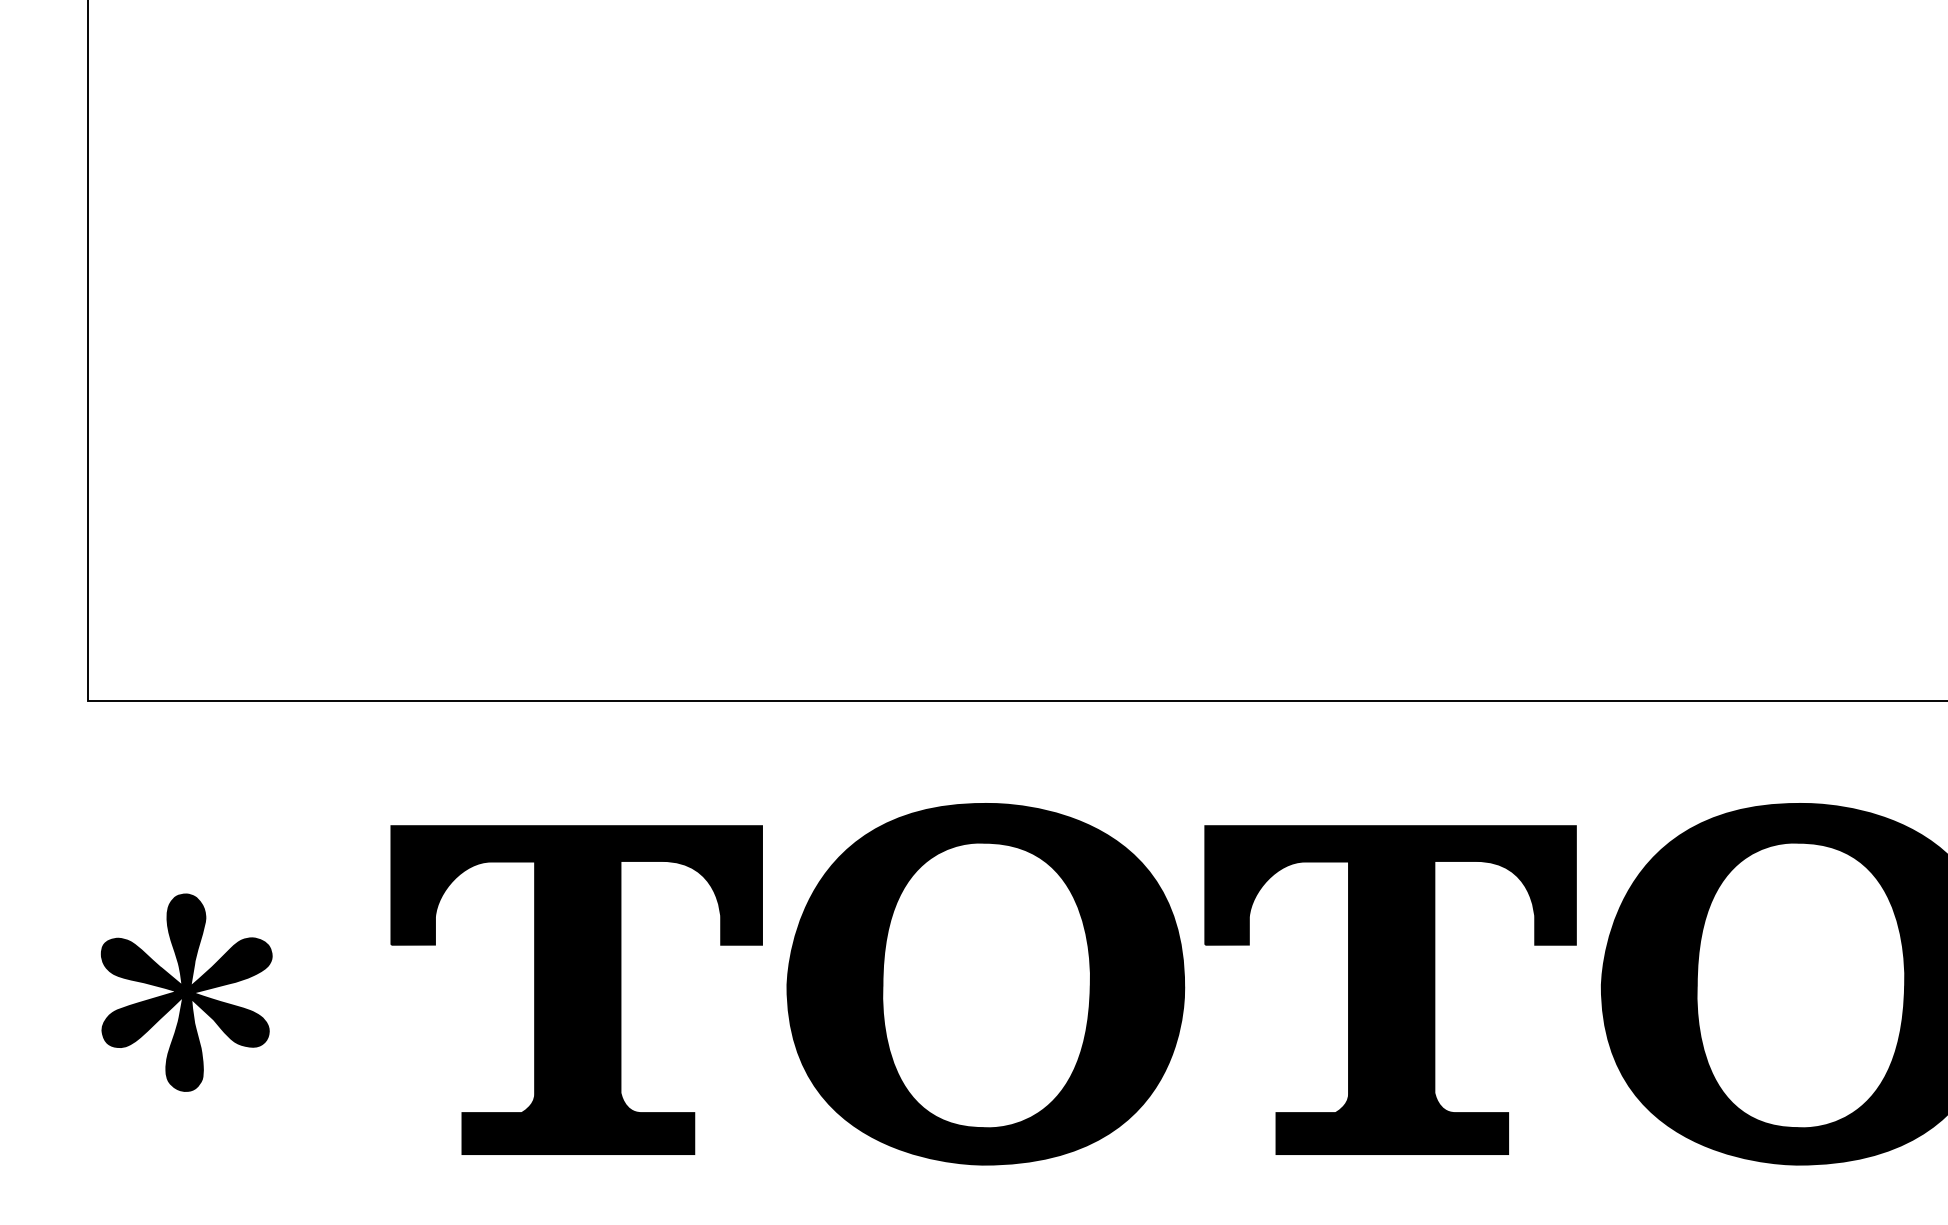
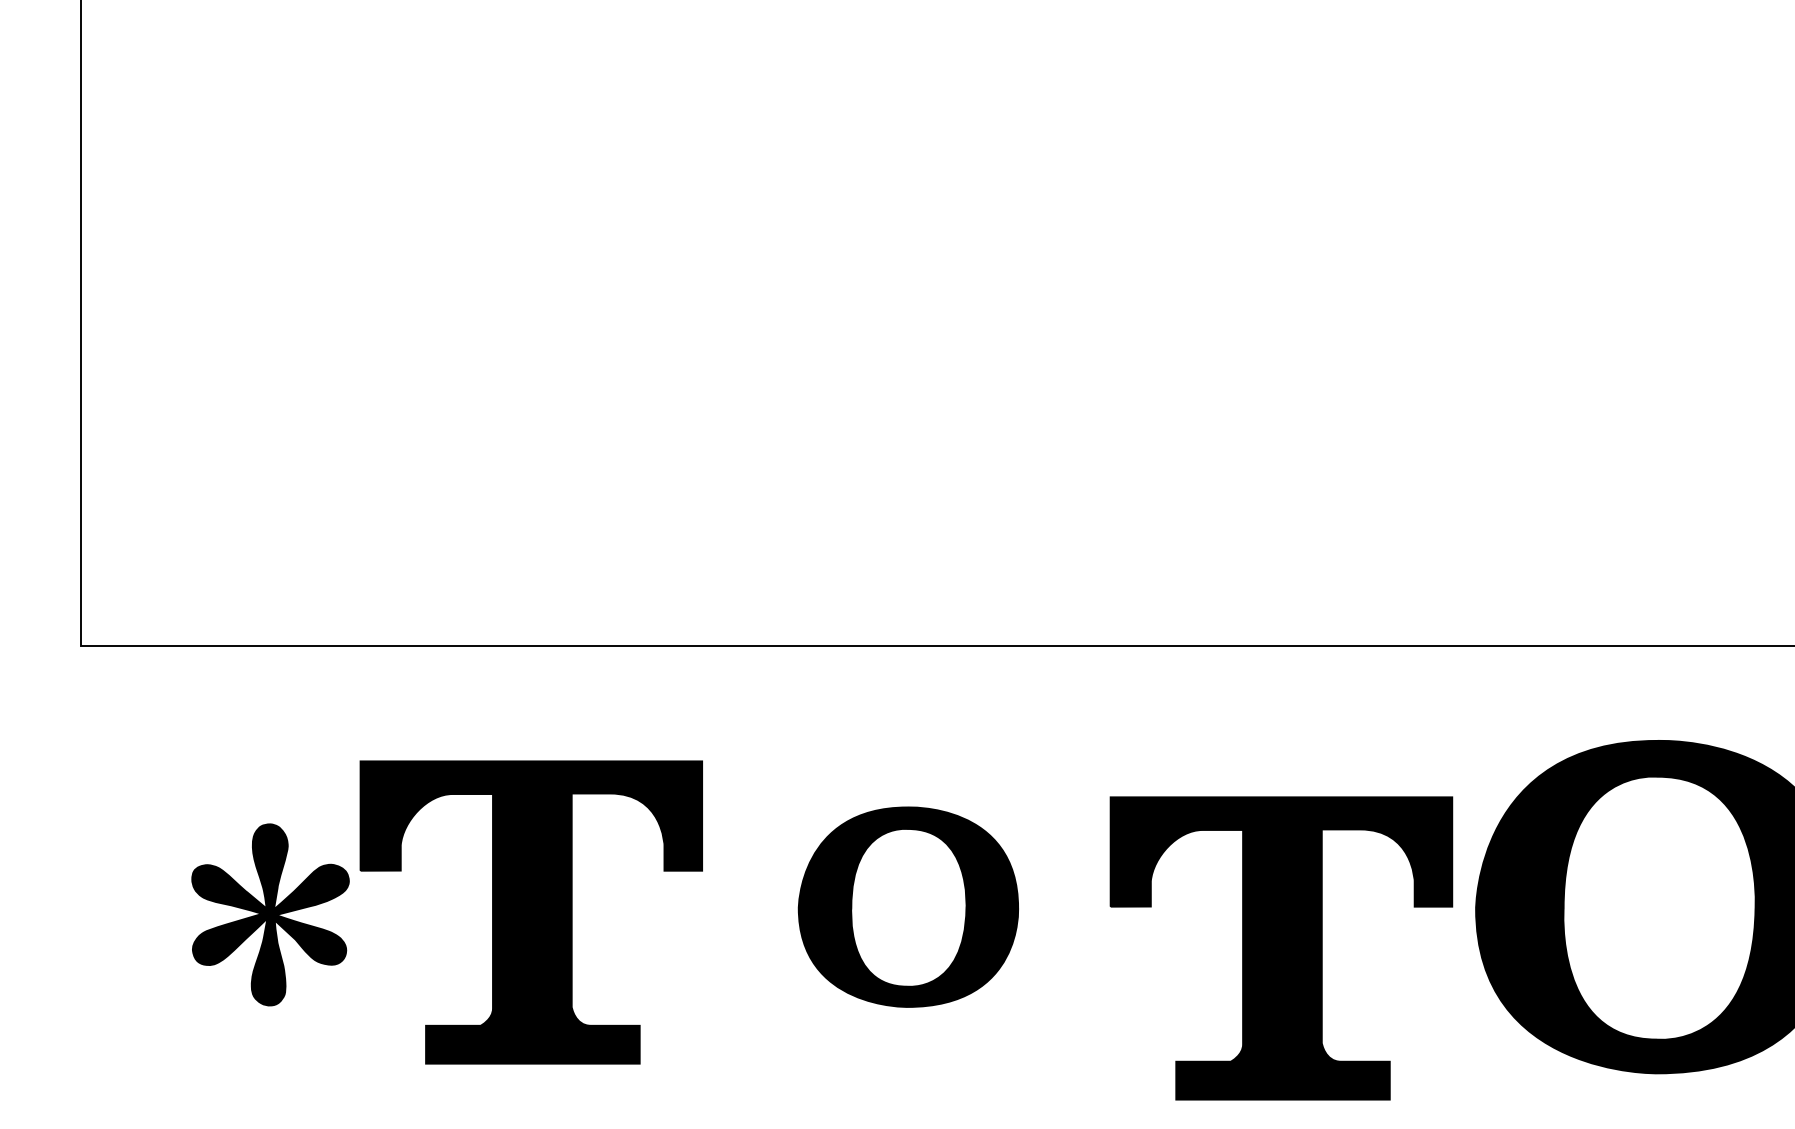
part: (985, 984) -> (908, 907), size x0.6
part: (1390, 989) -> (1281, 947), moved
part: (186, 992) -> (270, 914), moved

